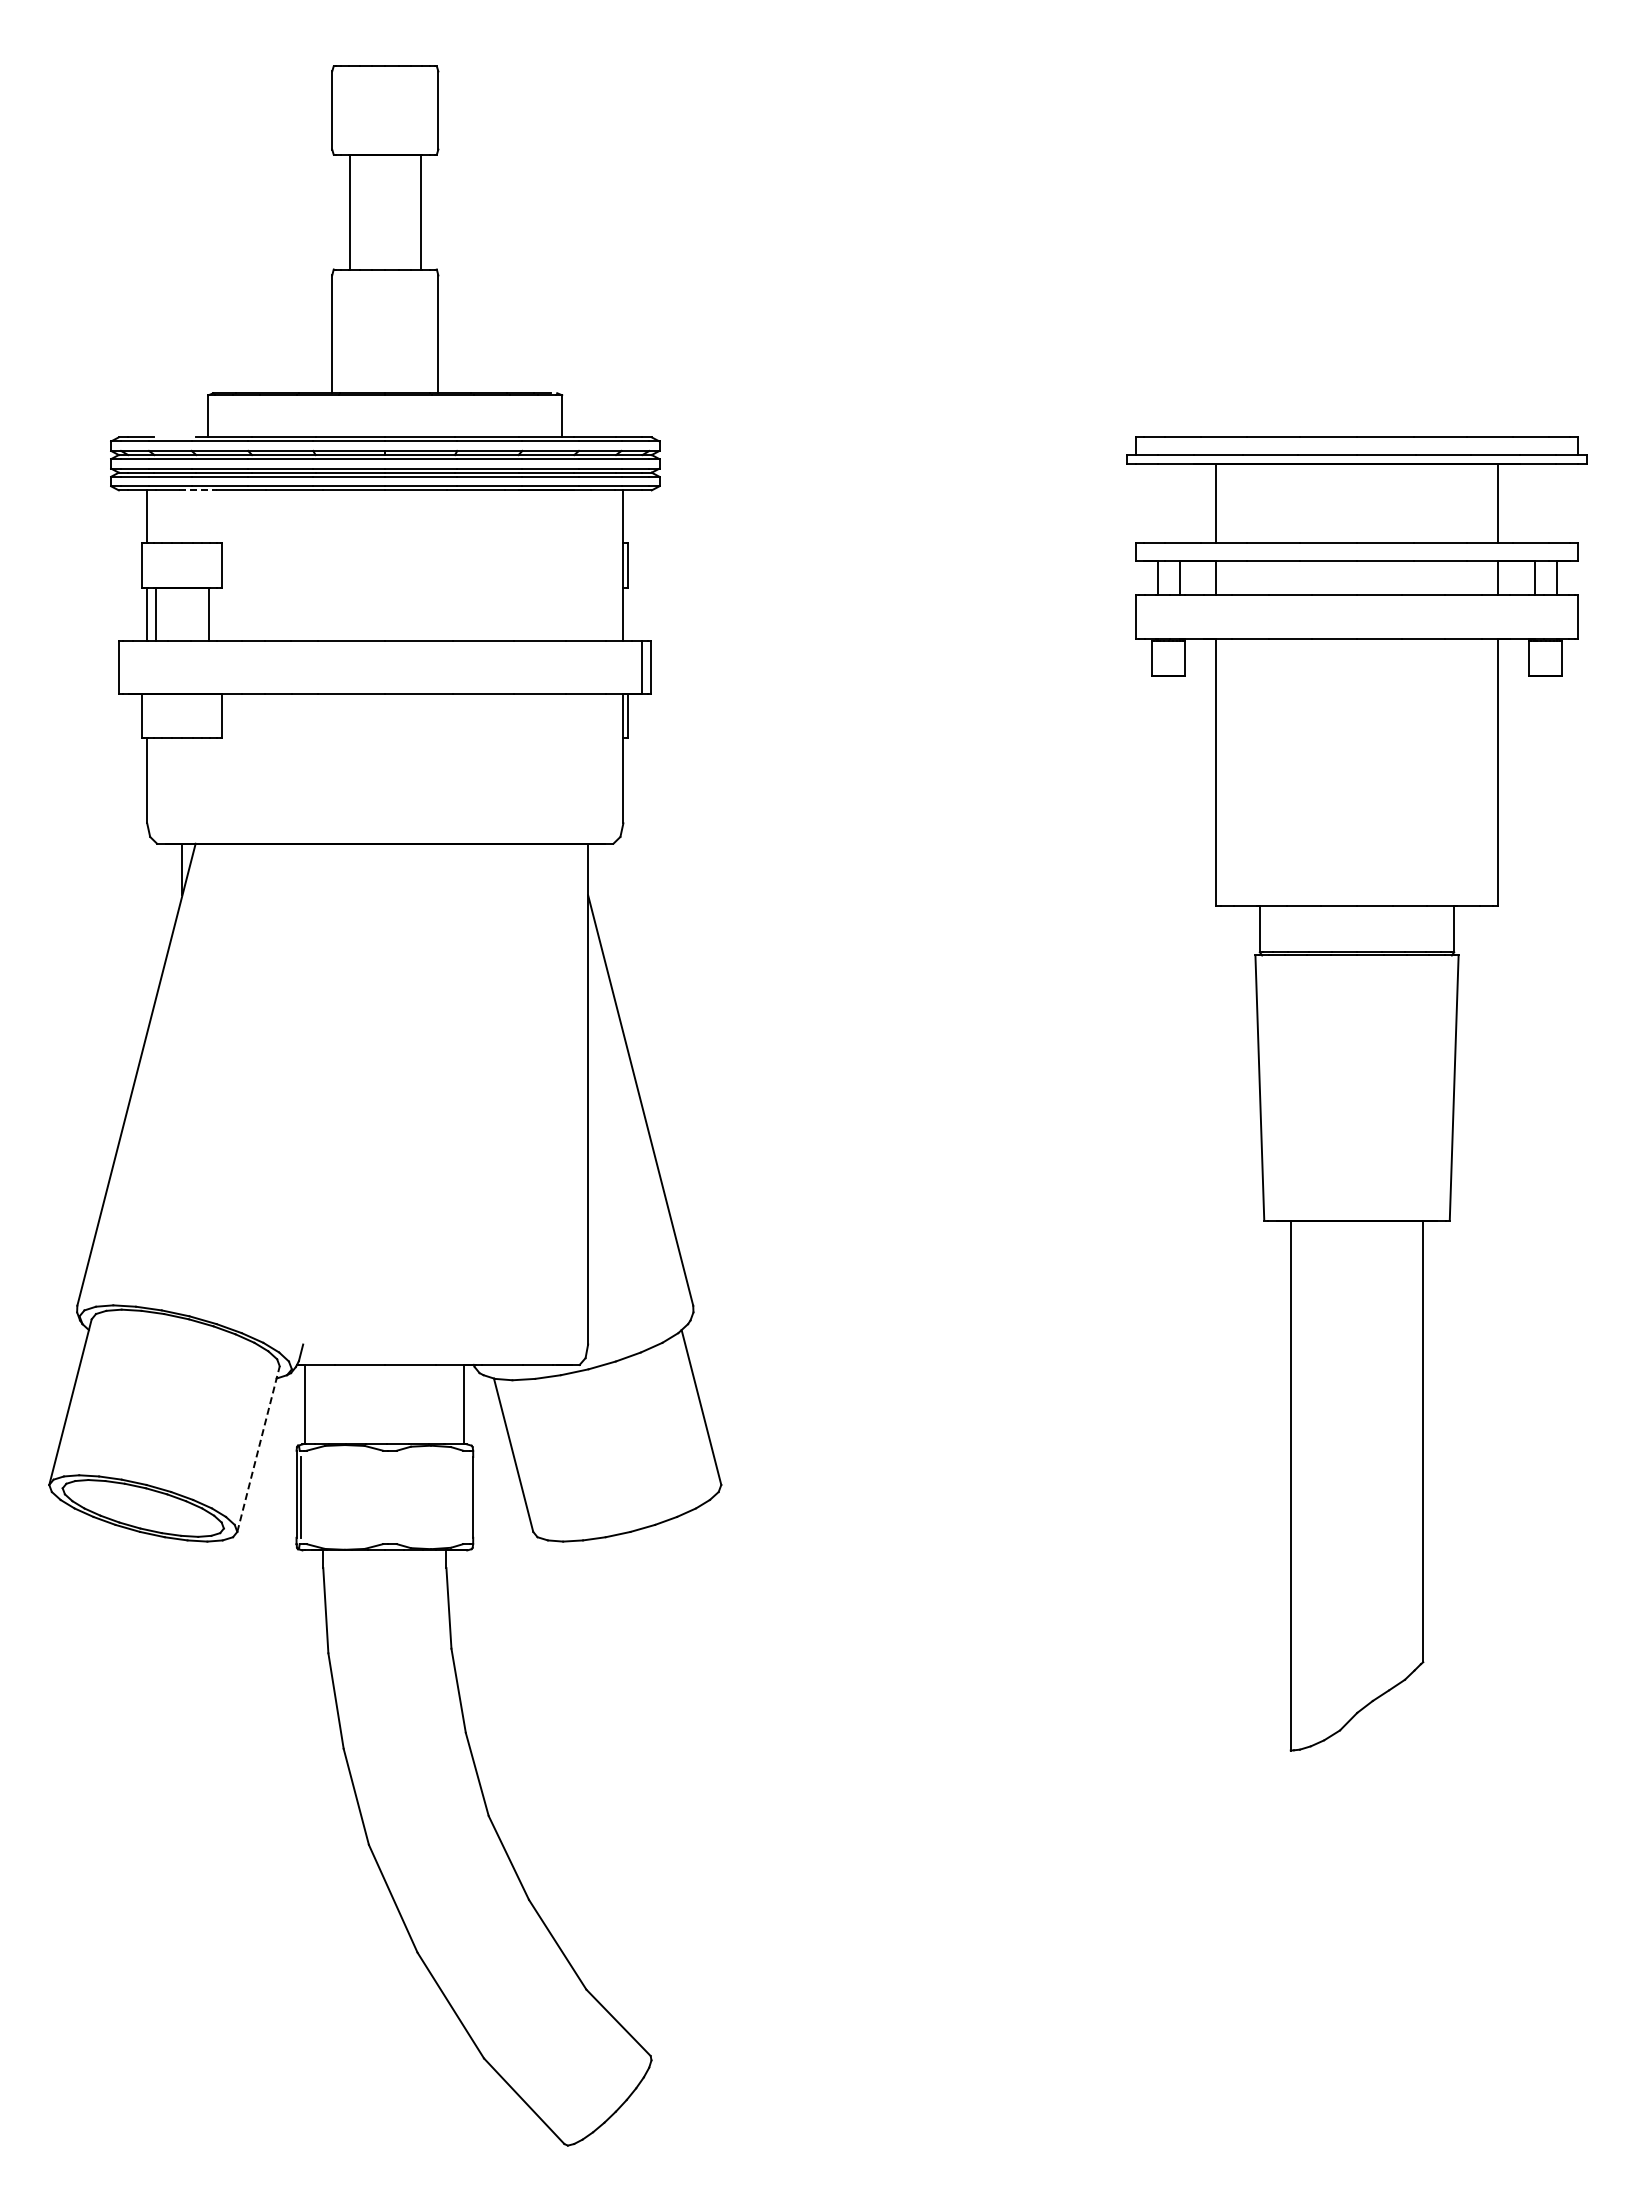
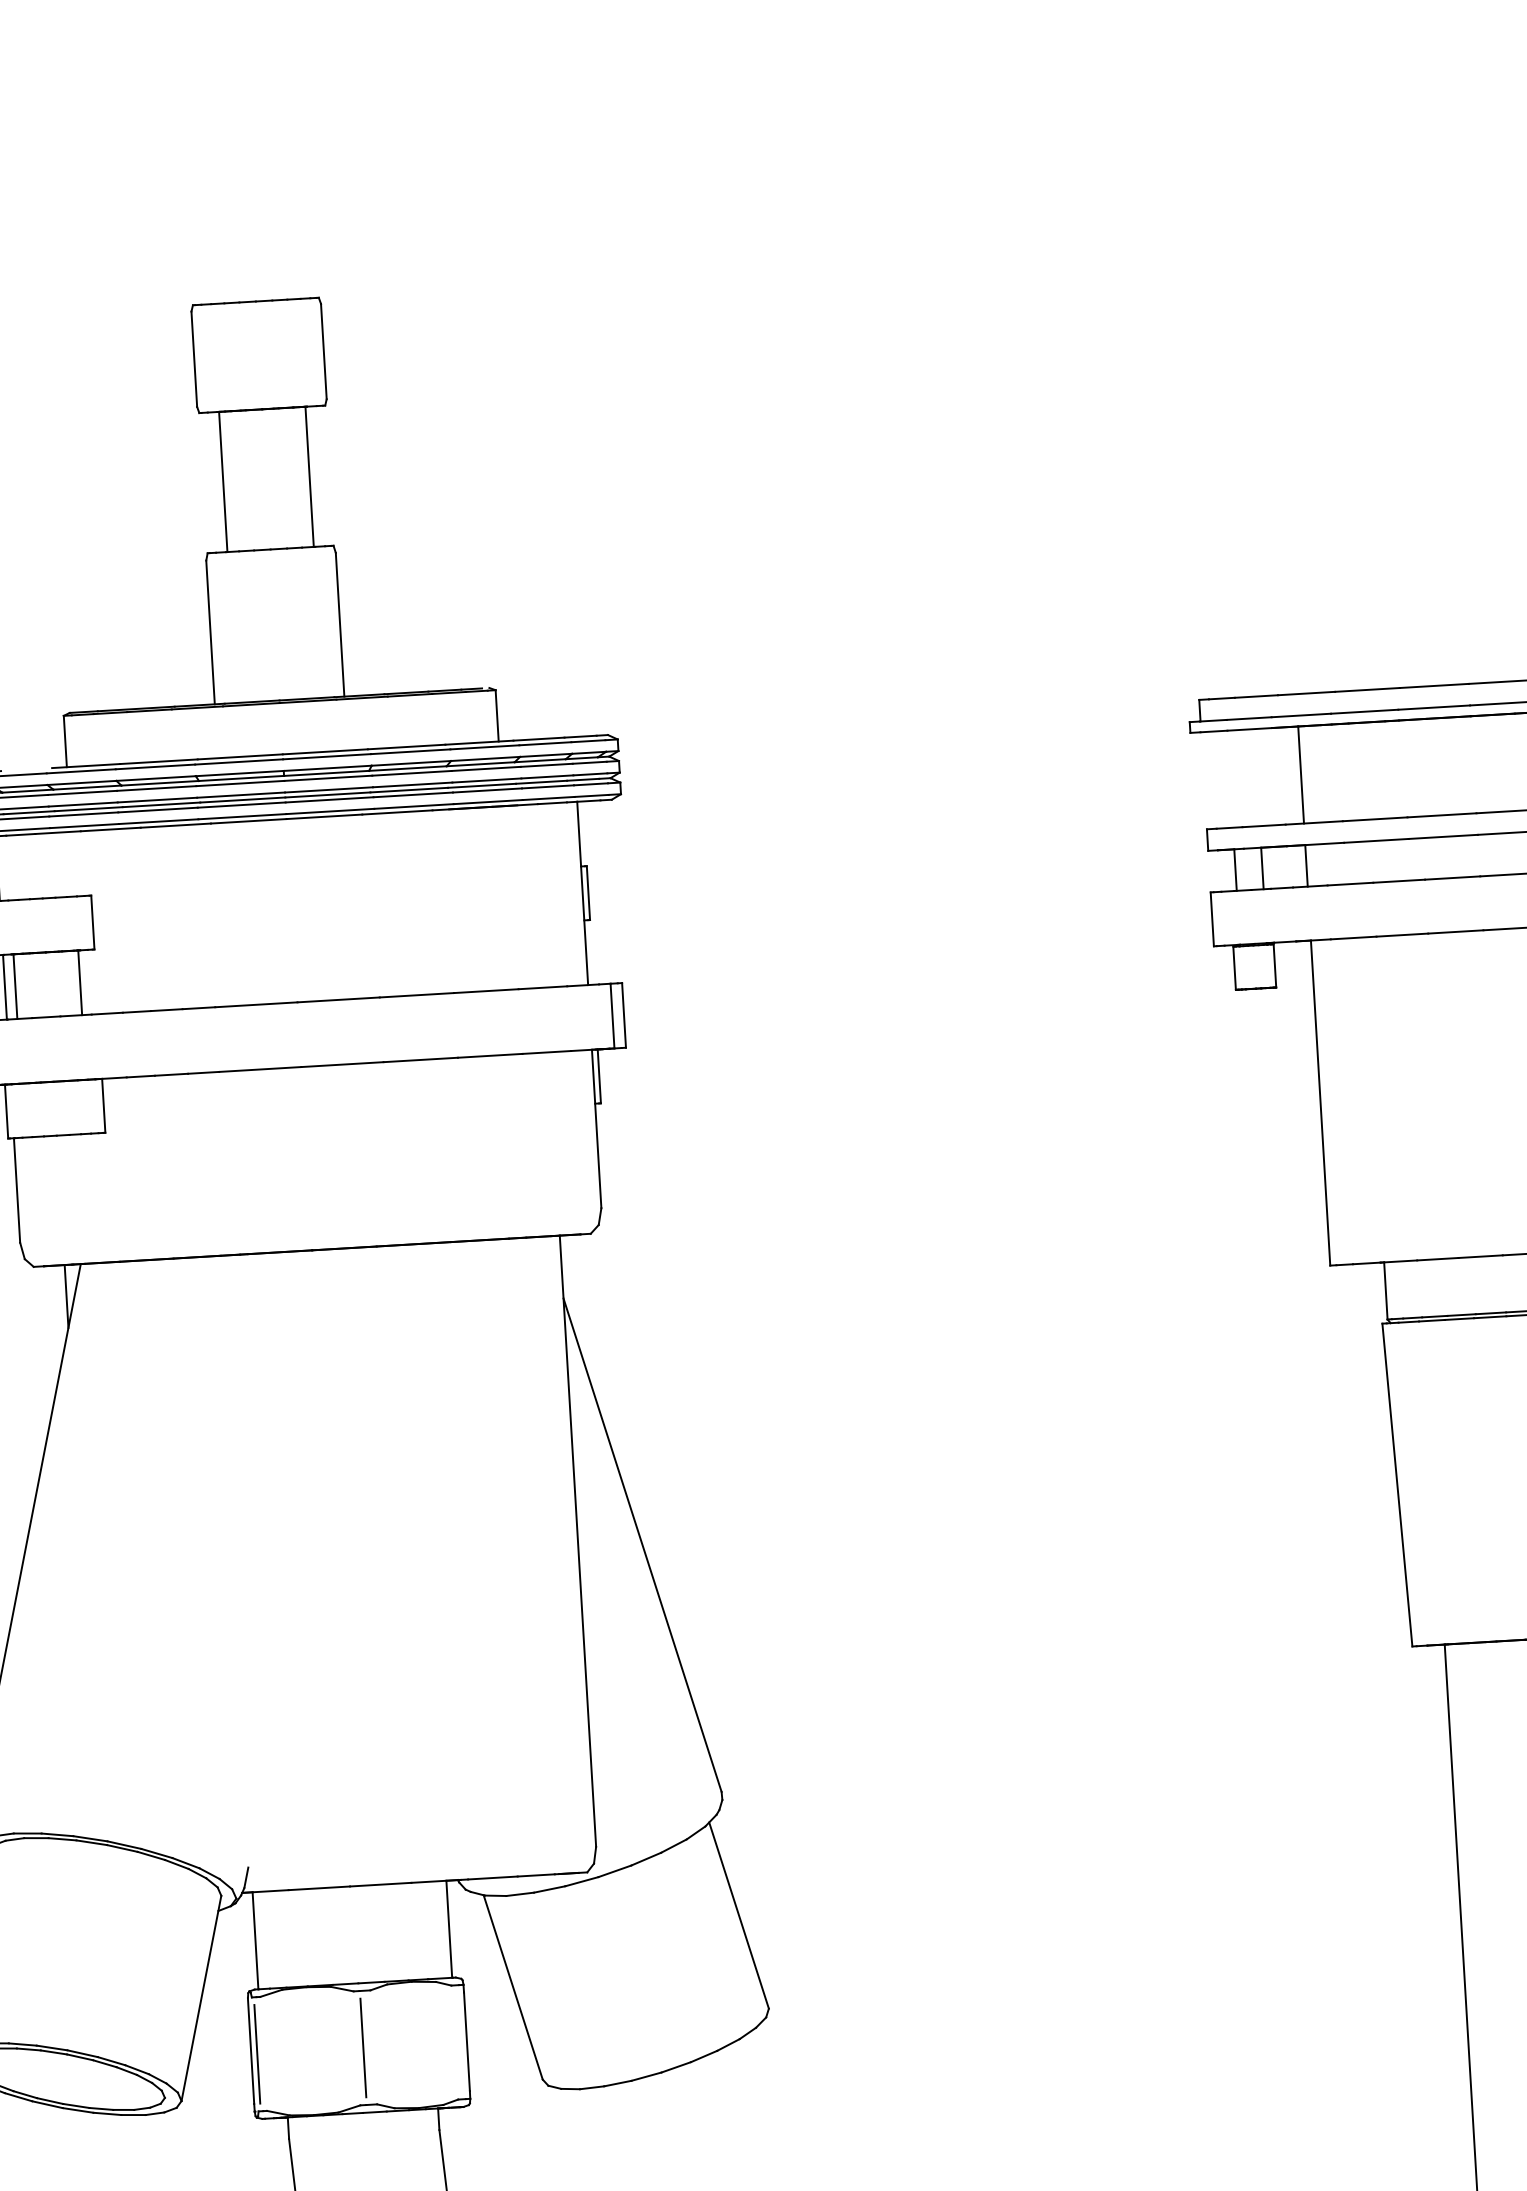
line: (198, 490) -> (58, 832), dashed -> solid
line: (258, 1448) -> (201, 1997), dashed -> solid
line: (388, 1497) -> (363, 2048), added

